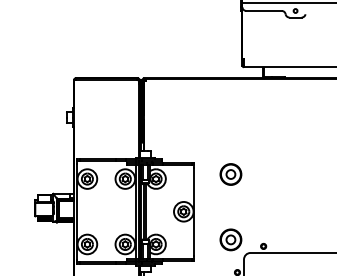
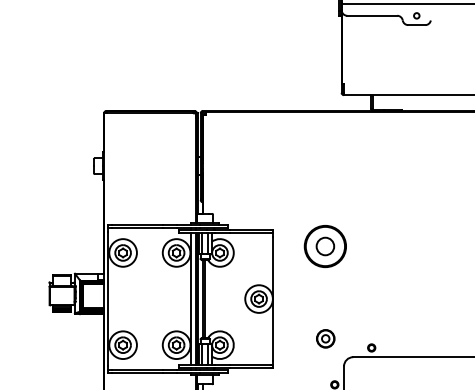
part: (230, 174) -> (325, 246), size x1.4
part: (230, 239) -> (325, 338), size x0.6

